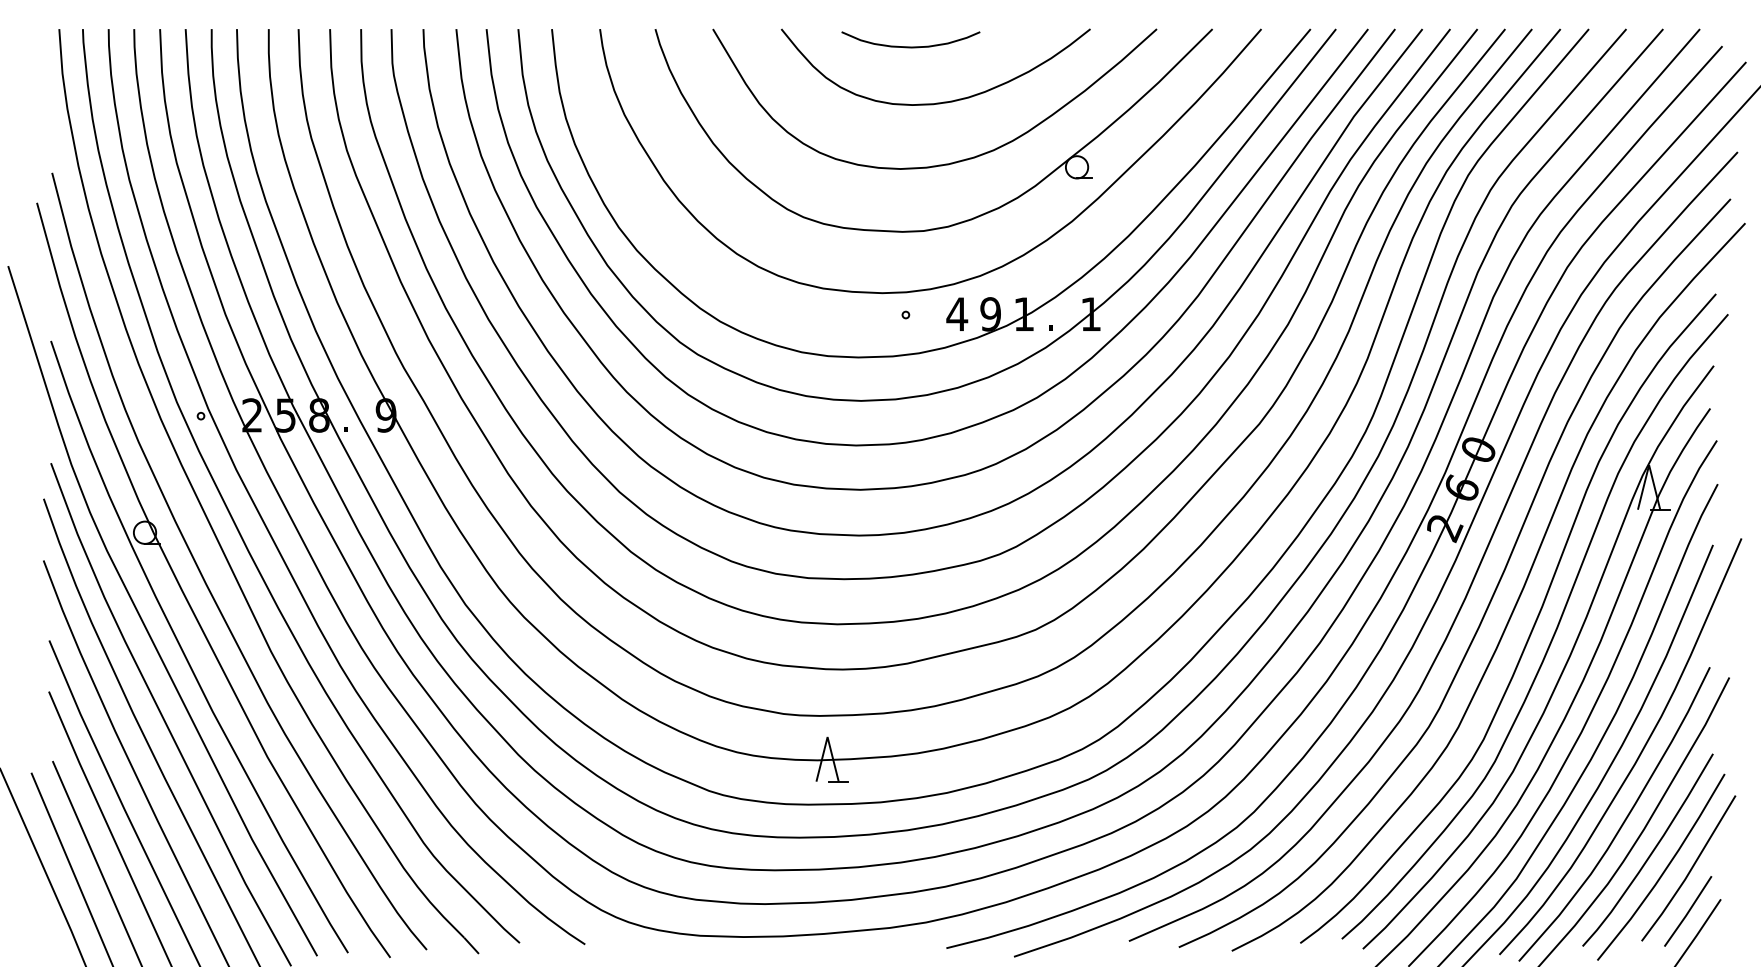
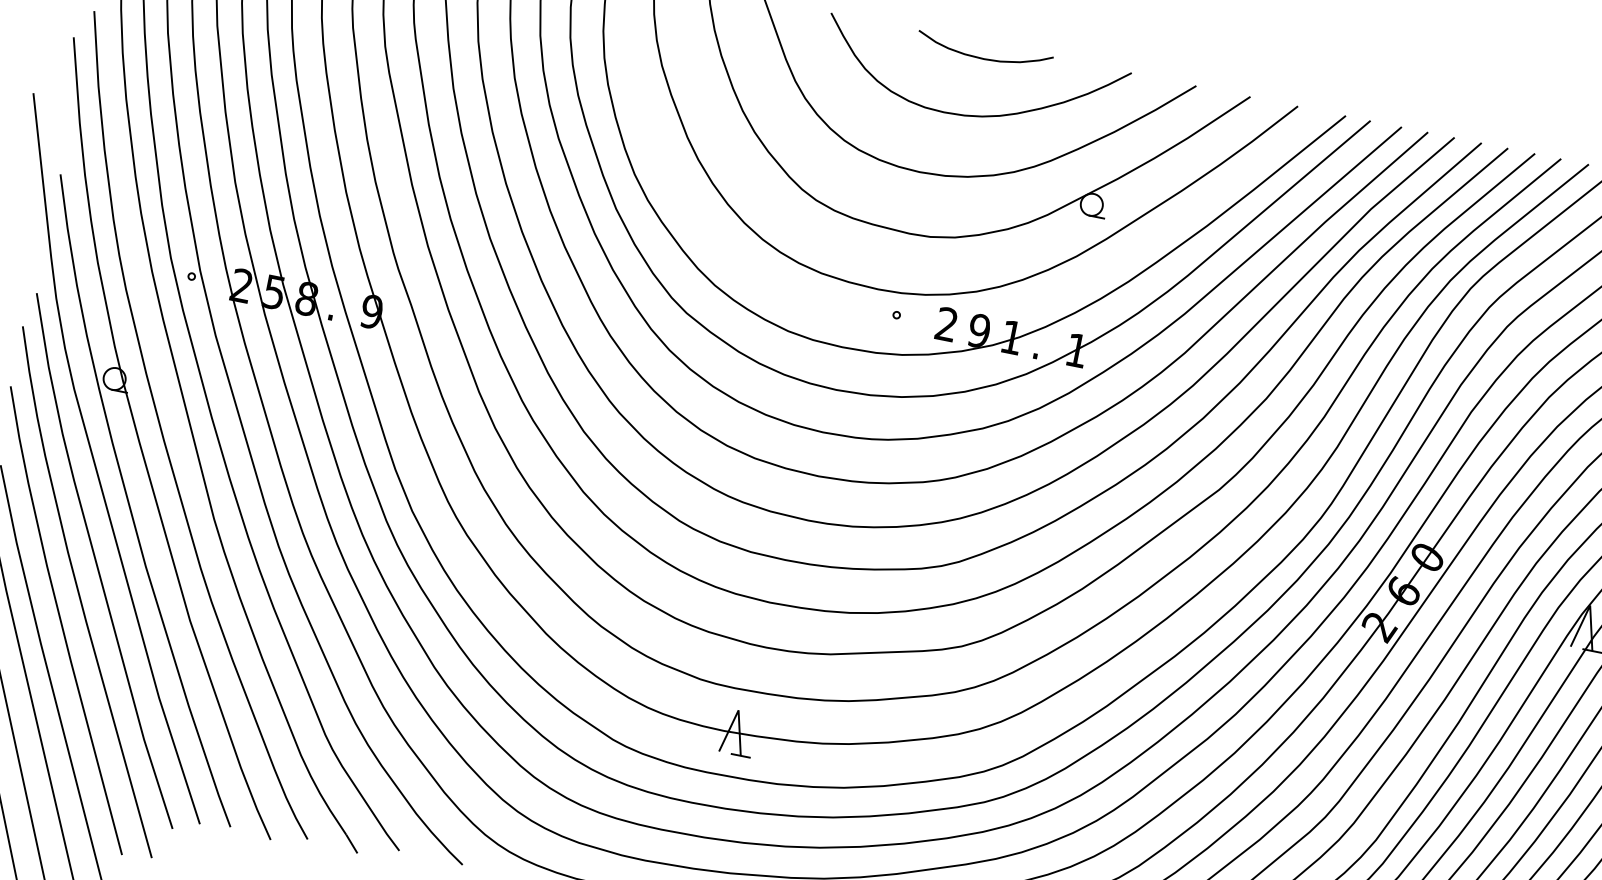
curve: (910, 46) -> (983, 57), moved
text: (957, 313) -> (947, 323), 4 -> 2

